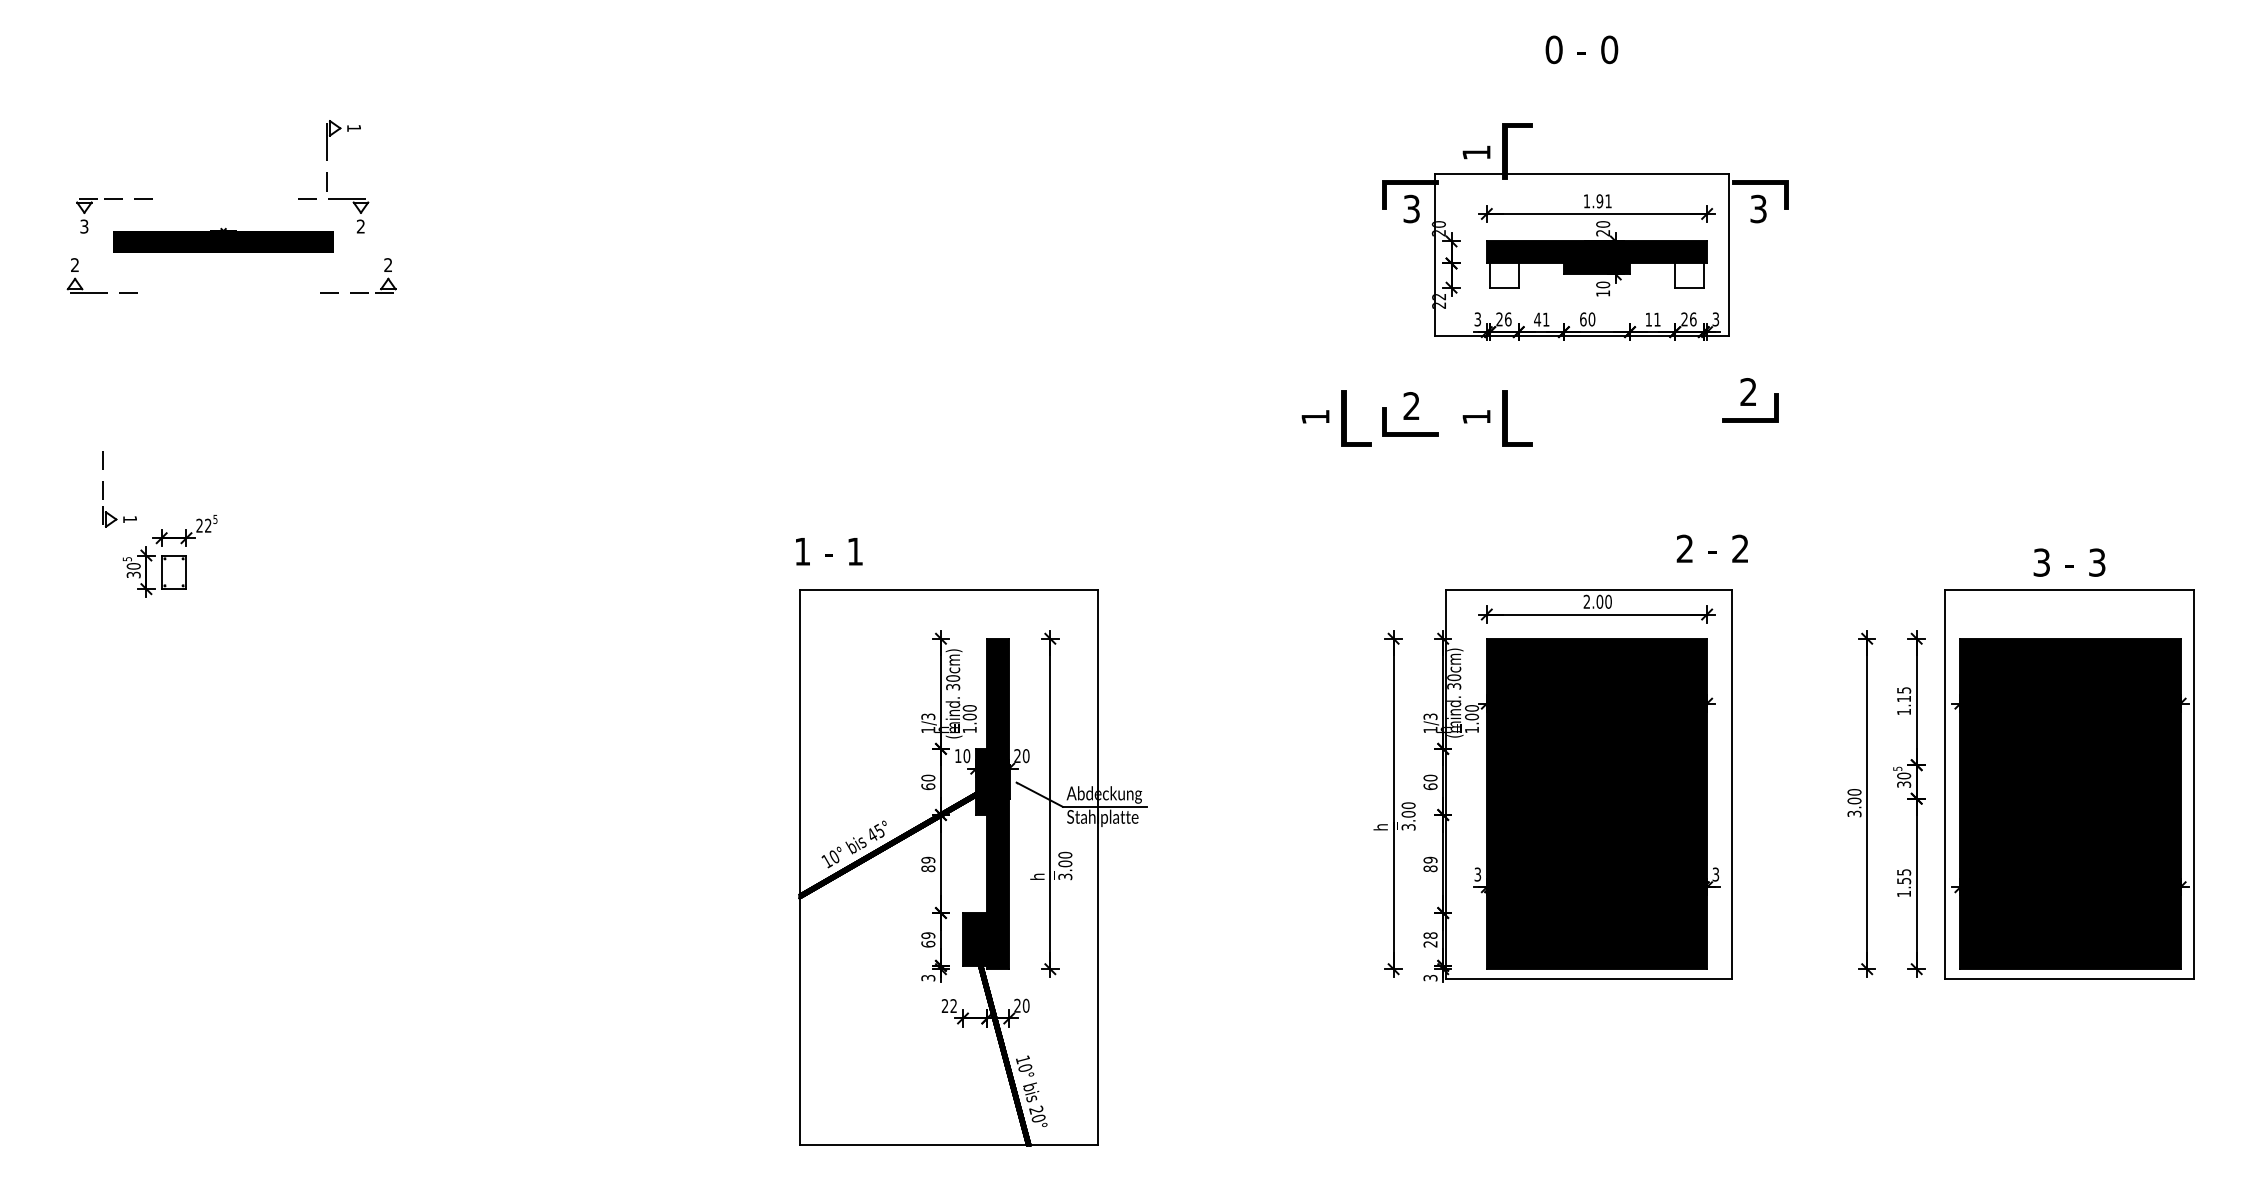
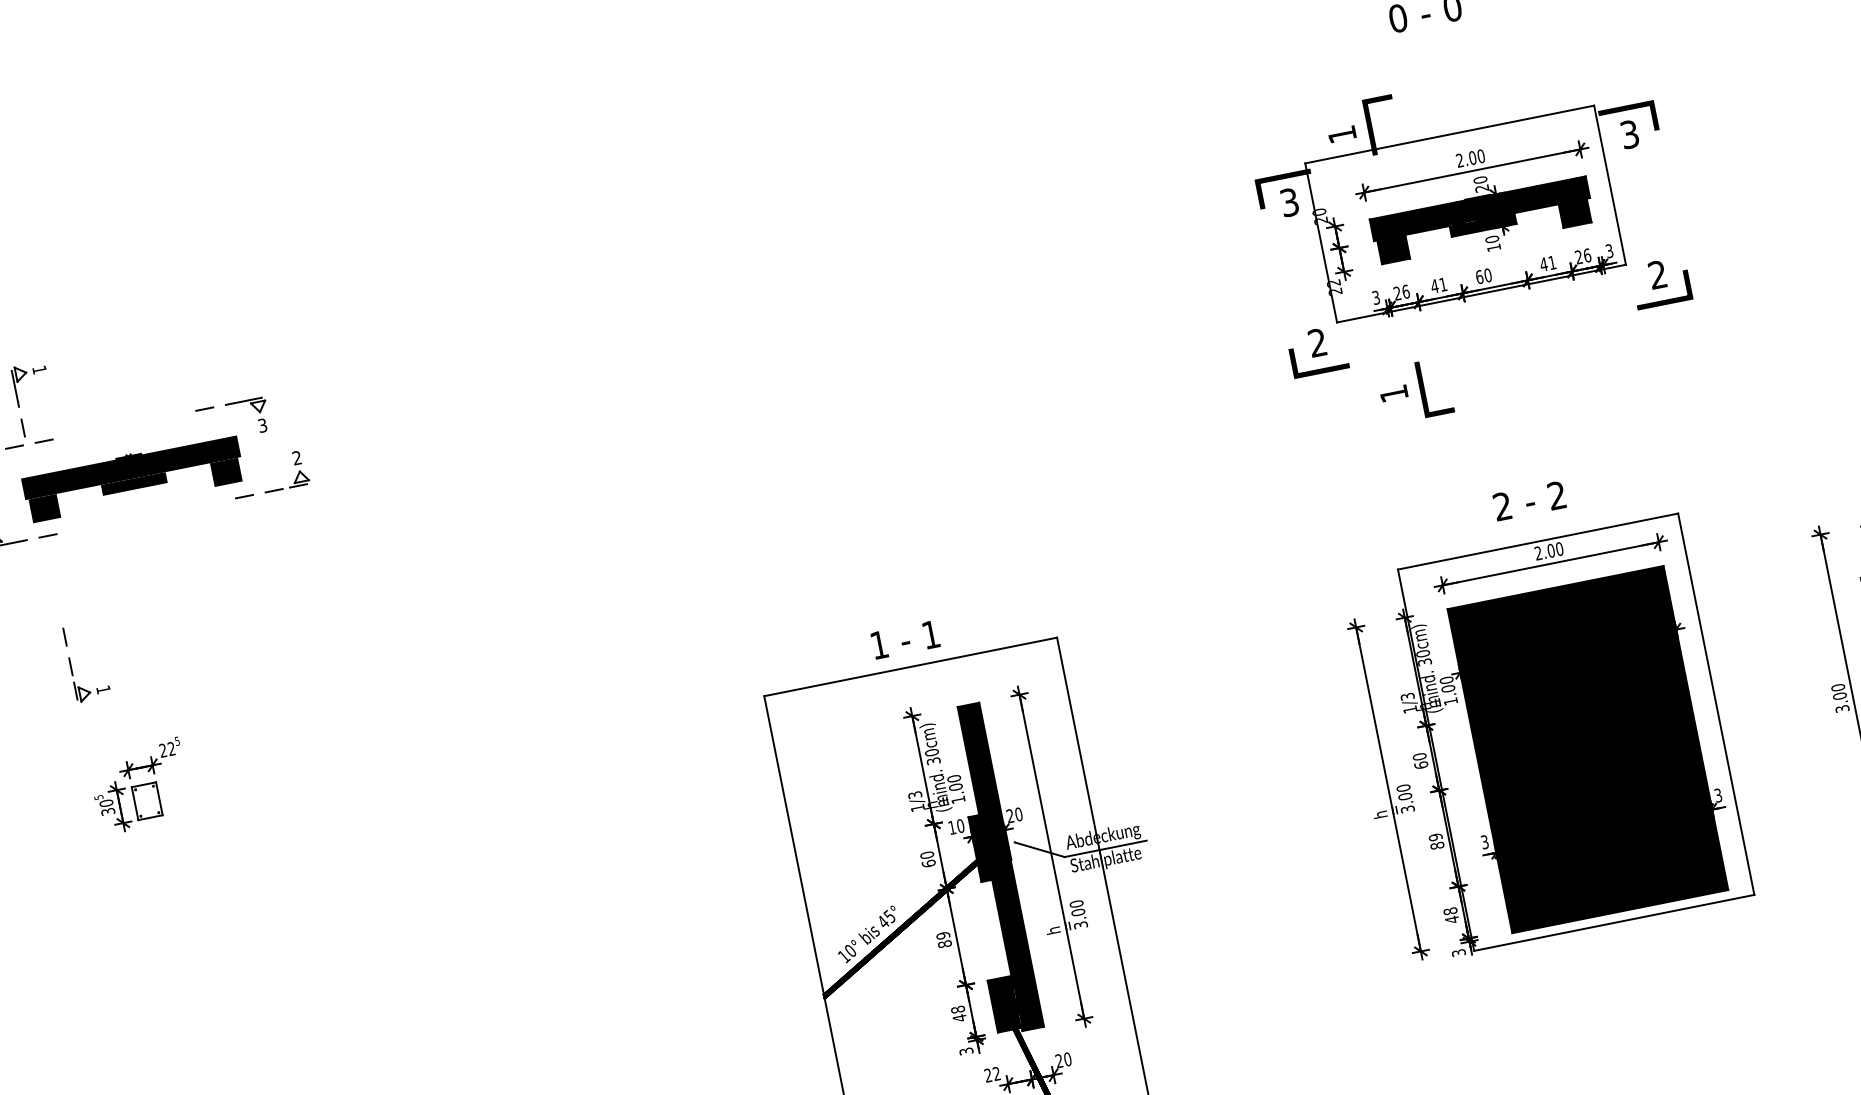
part: (327, 155) -> (18, 401), moved
text: (1597, 201) -> (1470, 158), 1.91 -> 2.00
text: (360, 226) -> (262, 425), 2 -> 3
fill: (223, 258) -> (134, 483), added
fill: (130, 265) -> (44, 508), added
fill: (315, 265) -> (225, 472), added
fill: (1504, 275) -> (1393, 249), added
fill: (1689, 275) -> (1575, 213), added
text: (1648, 319) -> (1543, 264), 11 -> 41
part: (1750, 400) -> (1661, 282), moved
part: (1410, 414) -> (1318, 351), moved
part: (1336, 418) -> (1256, 422), removed
part: (103, 489) -> (71, 665), moved
text: (1711, 548) -> (1528, 500), moved
text: (829, 551) -> (905, 639), moved
text: (928, 939) -> (958, 1013), 69 -> 48
text: (1430, 943) -> (1452, 919), 28 -> 48

